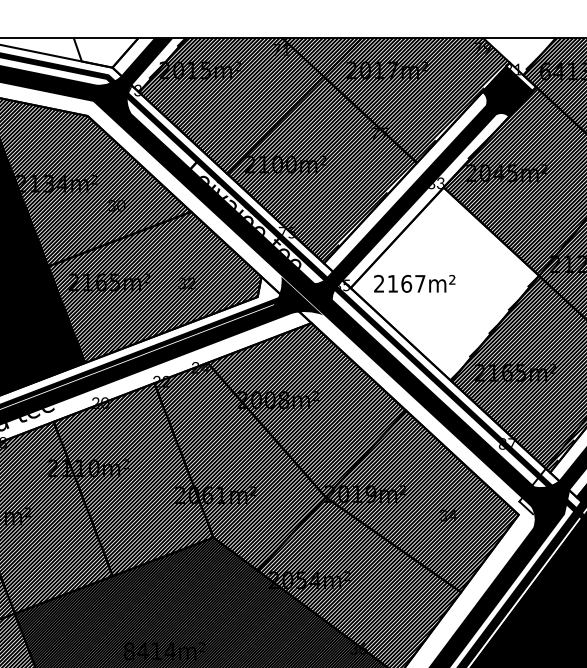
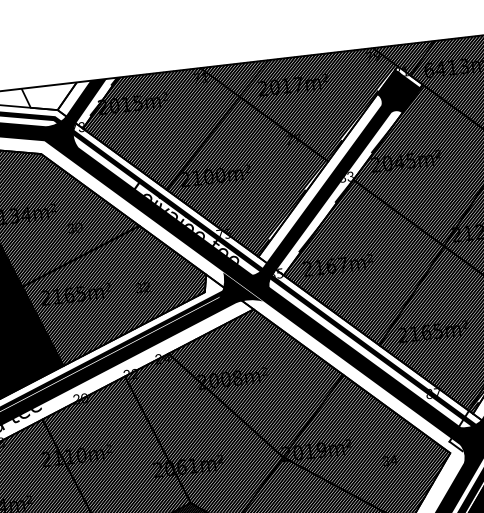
hatch: (519, 55) -> (405, 59), added
hatch: (443, 282) -> (362, 261), added

